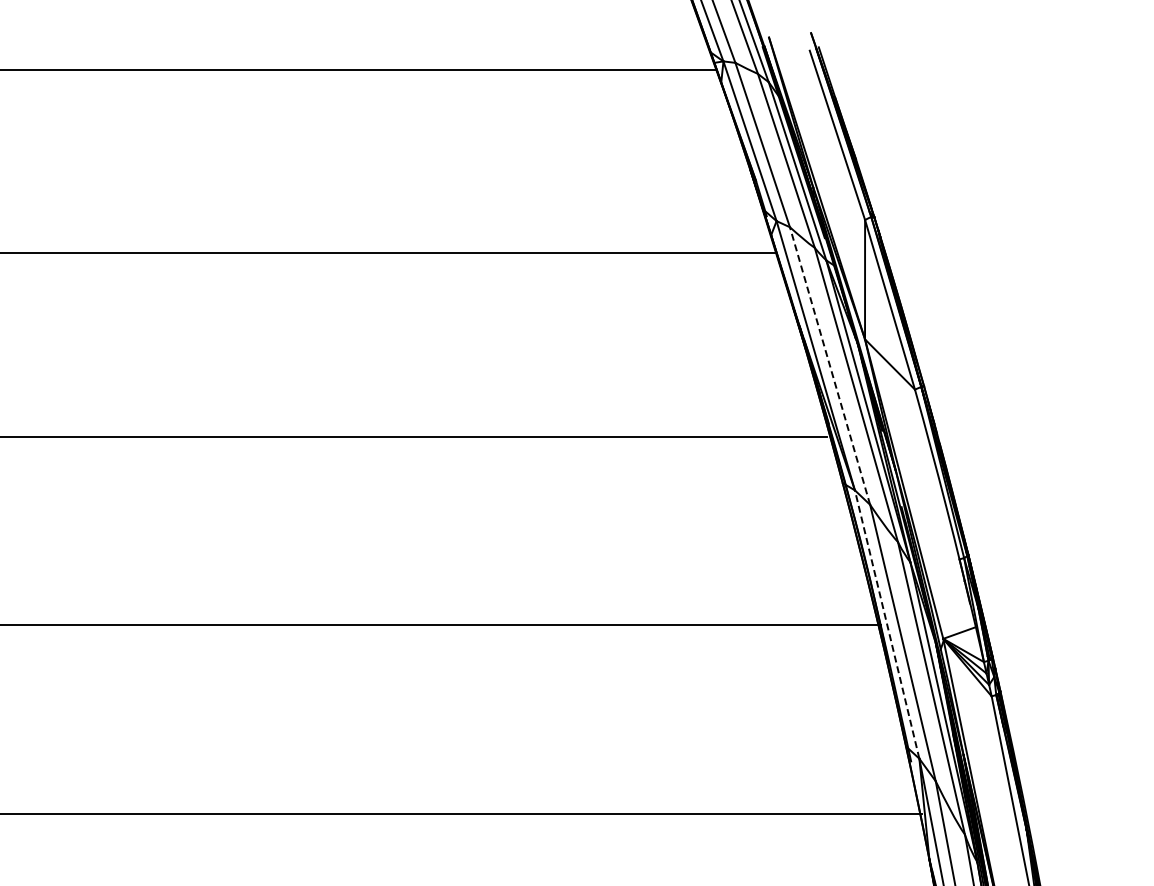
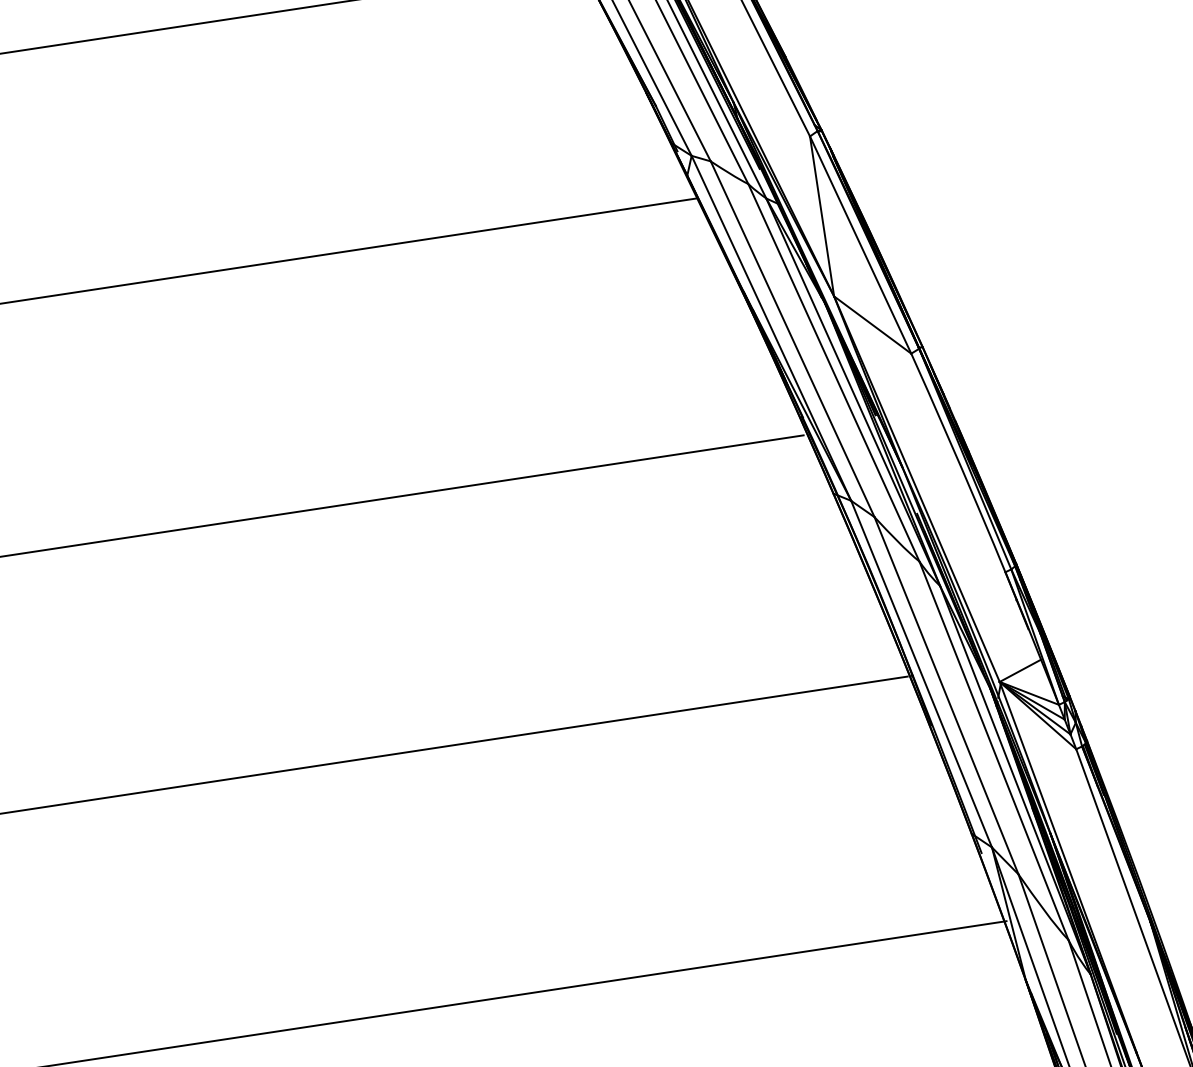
line: (829, 365) -> (791, 338), dashed -> solid
line: (887, 624) -> (922, 674), dashed -> solid

